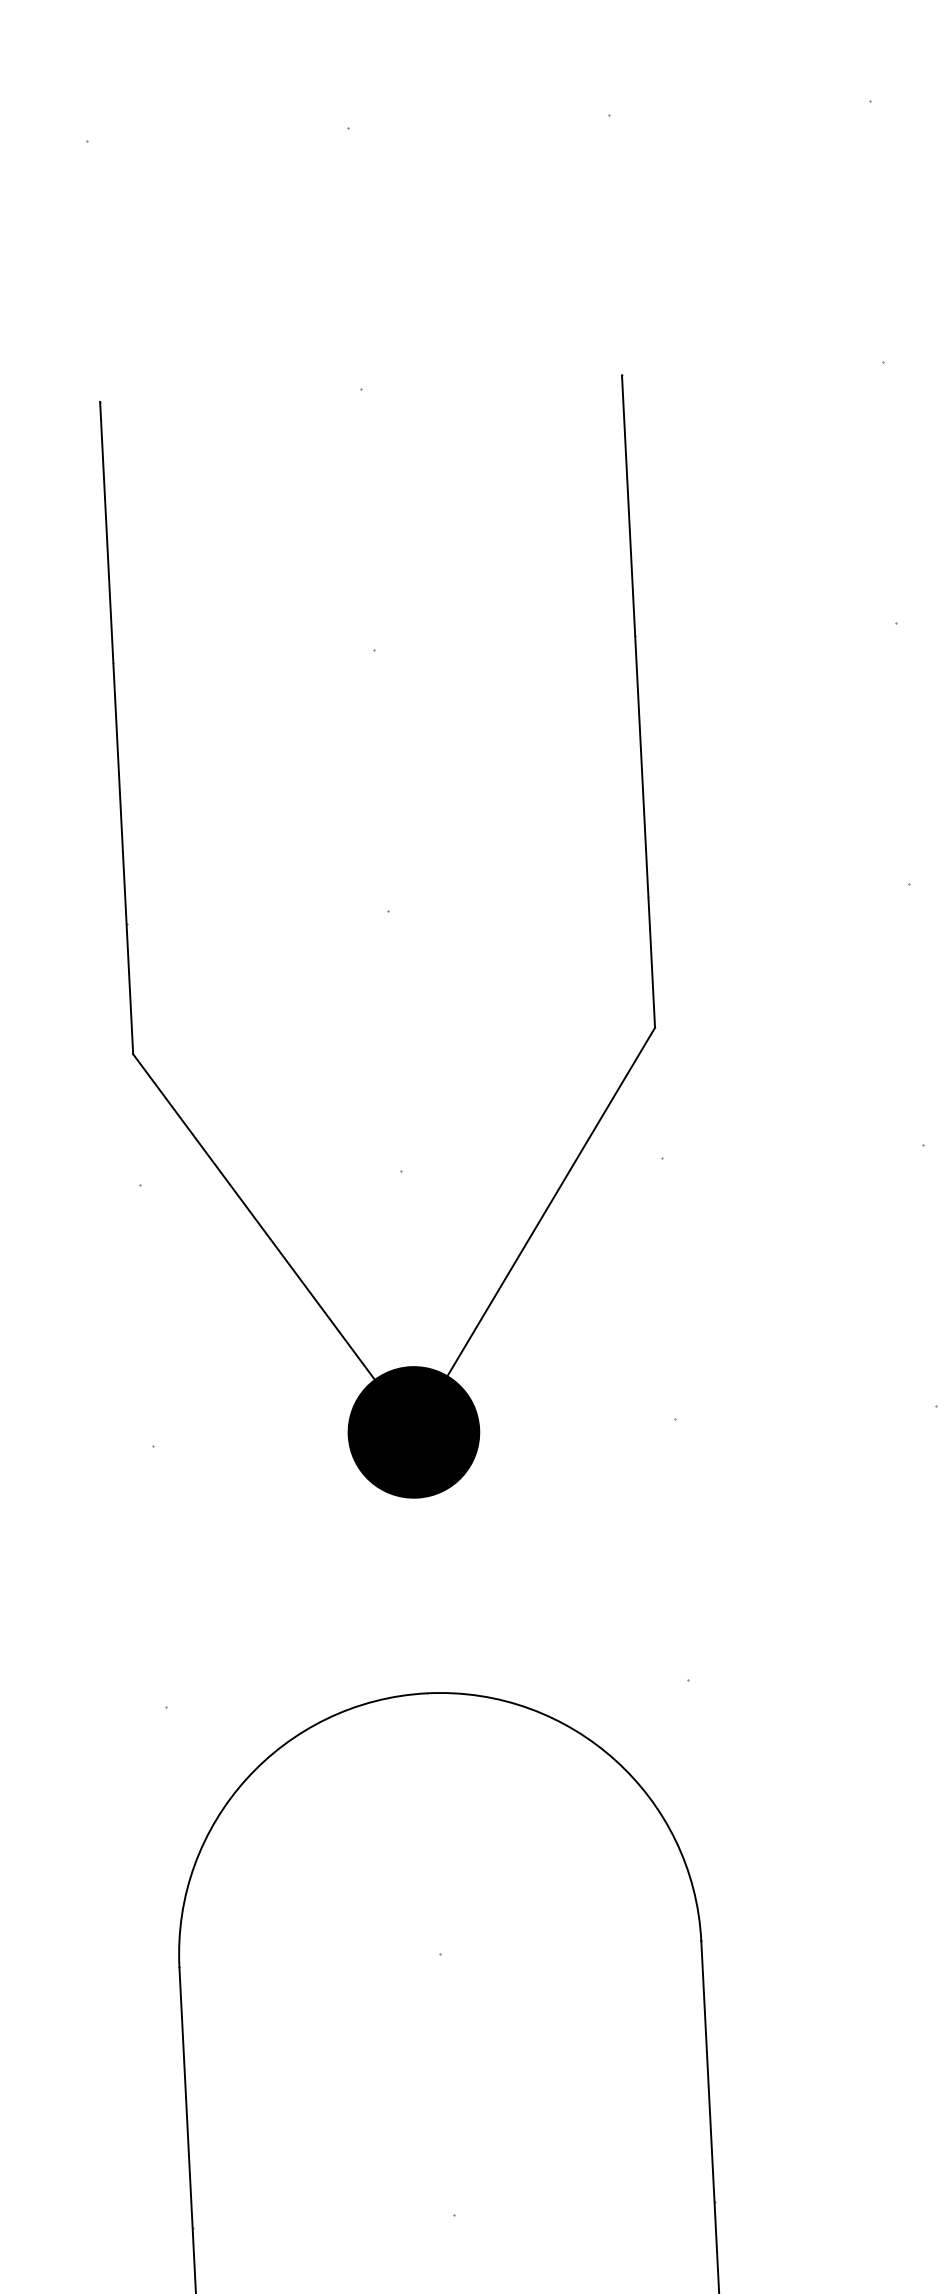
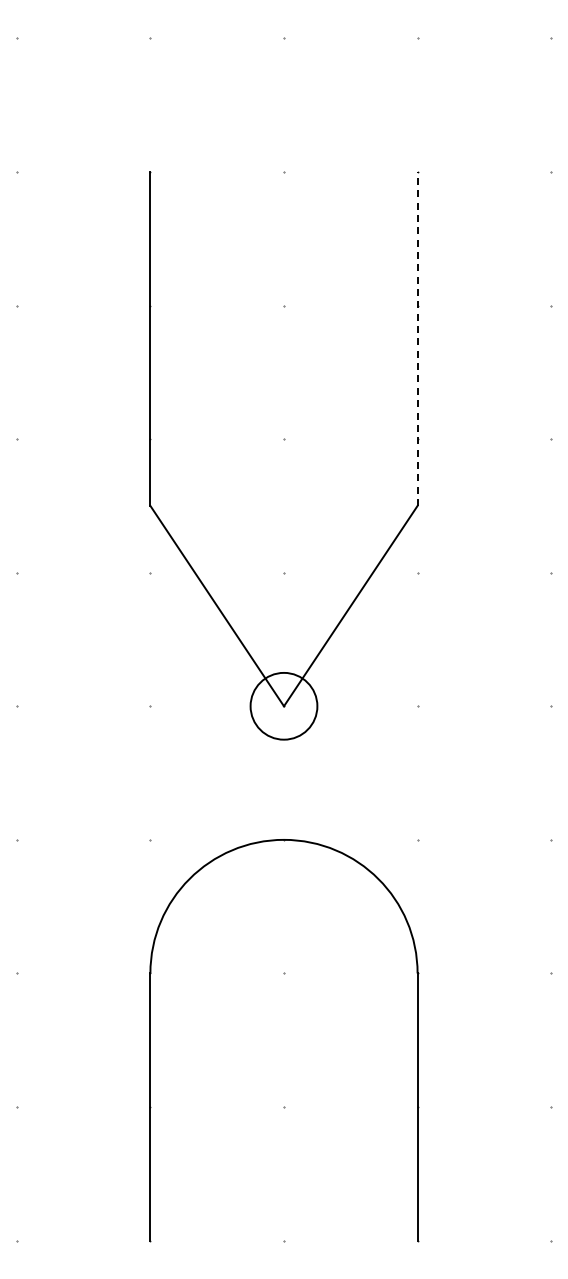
line: (638, 700) -> (417, 338), solid -> dashed
fill: (412, 1430) -> (283, 705), removed

